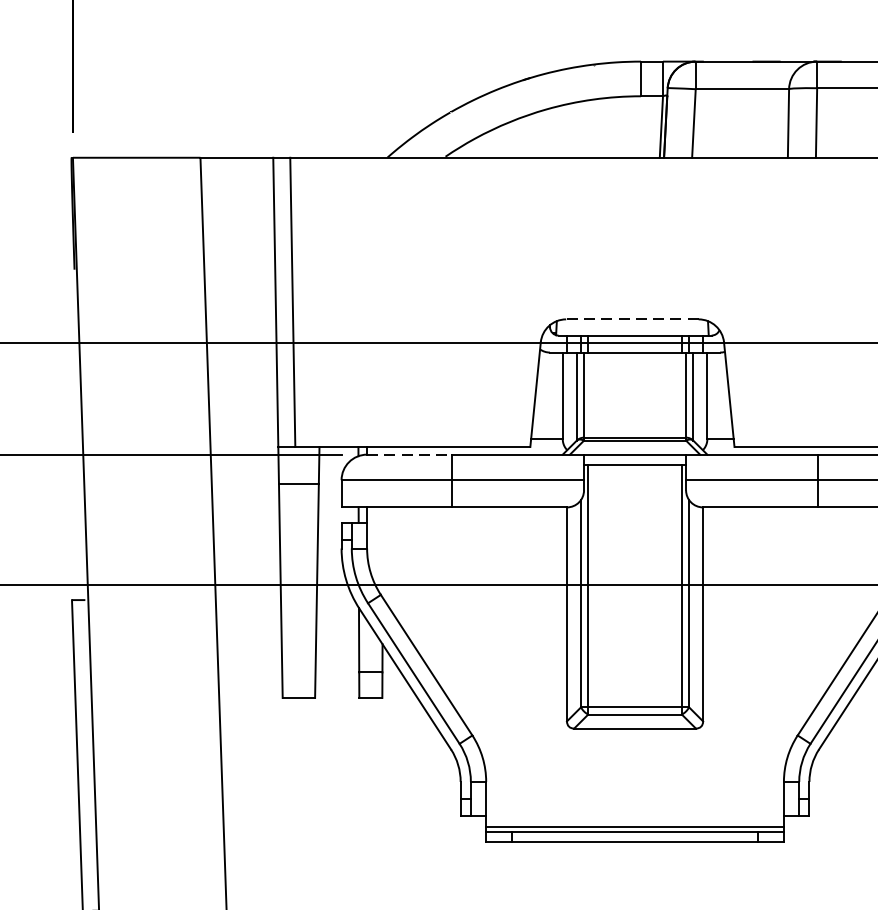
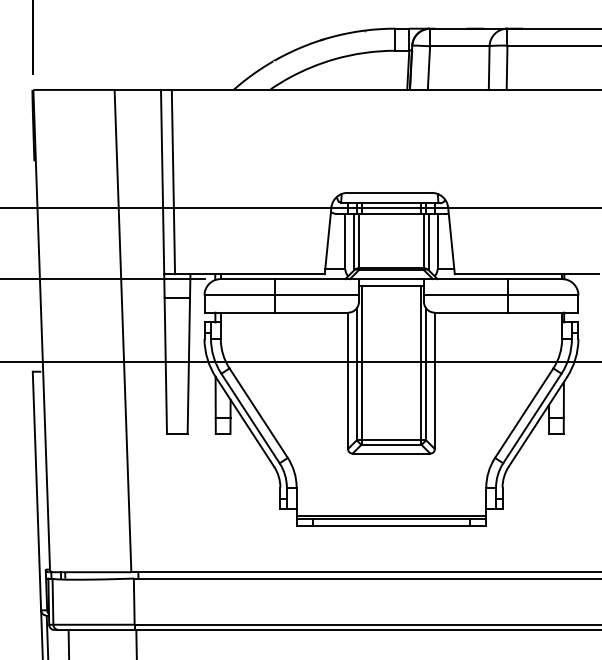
line: (631, 318) -> (389, 192), dashed -> solid
line: (410, 455) -> (248, 279), dashed -> solid

